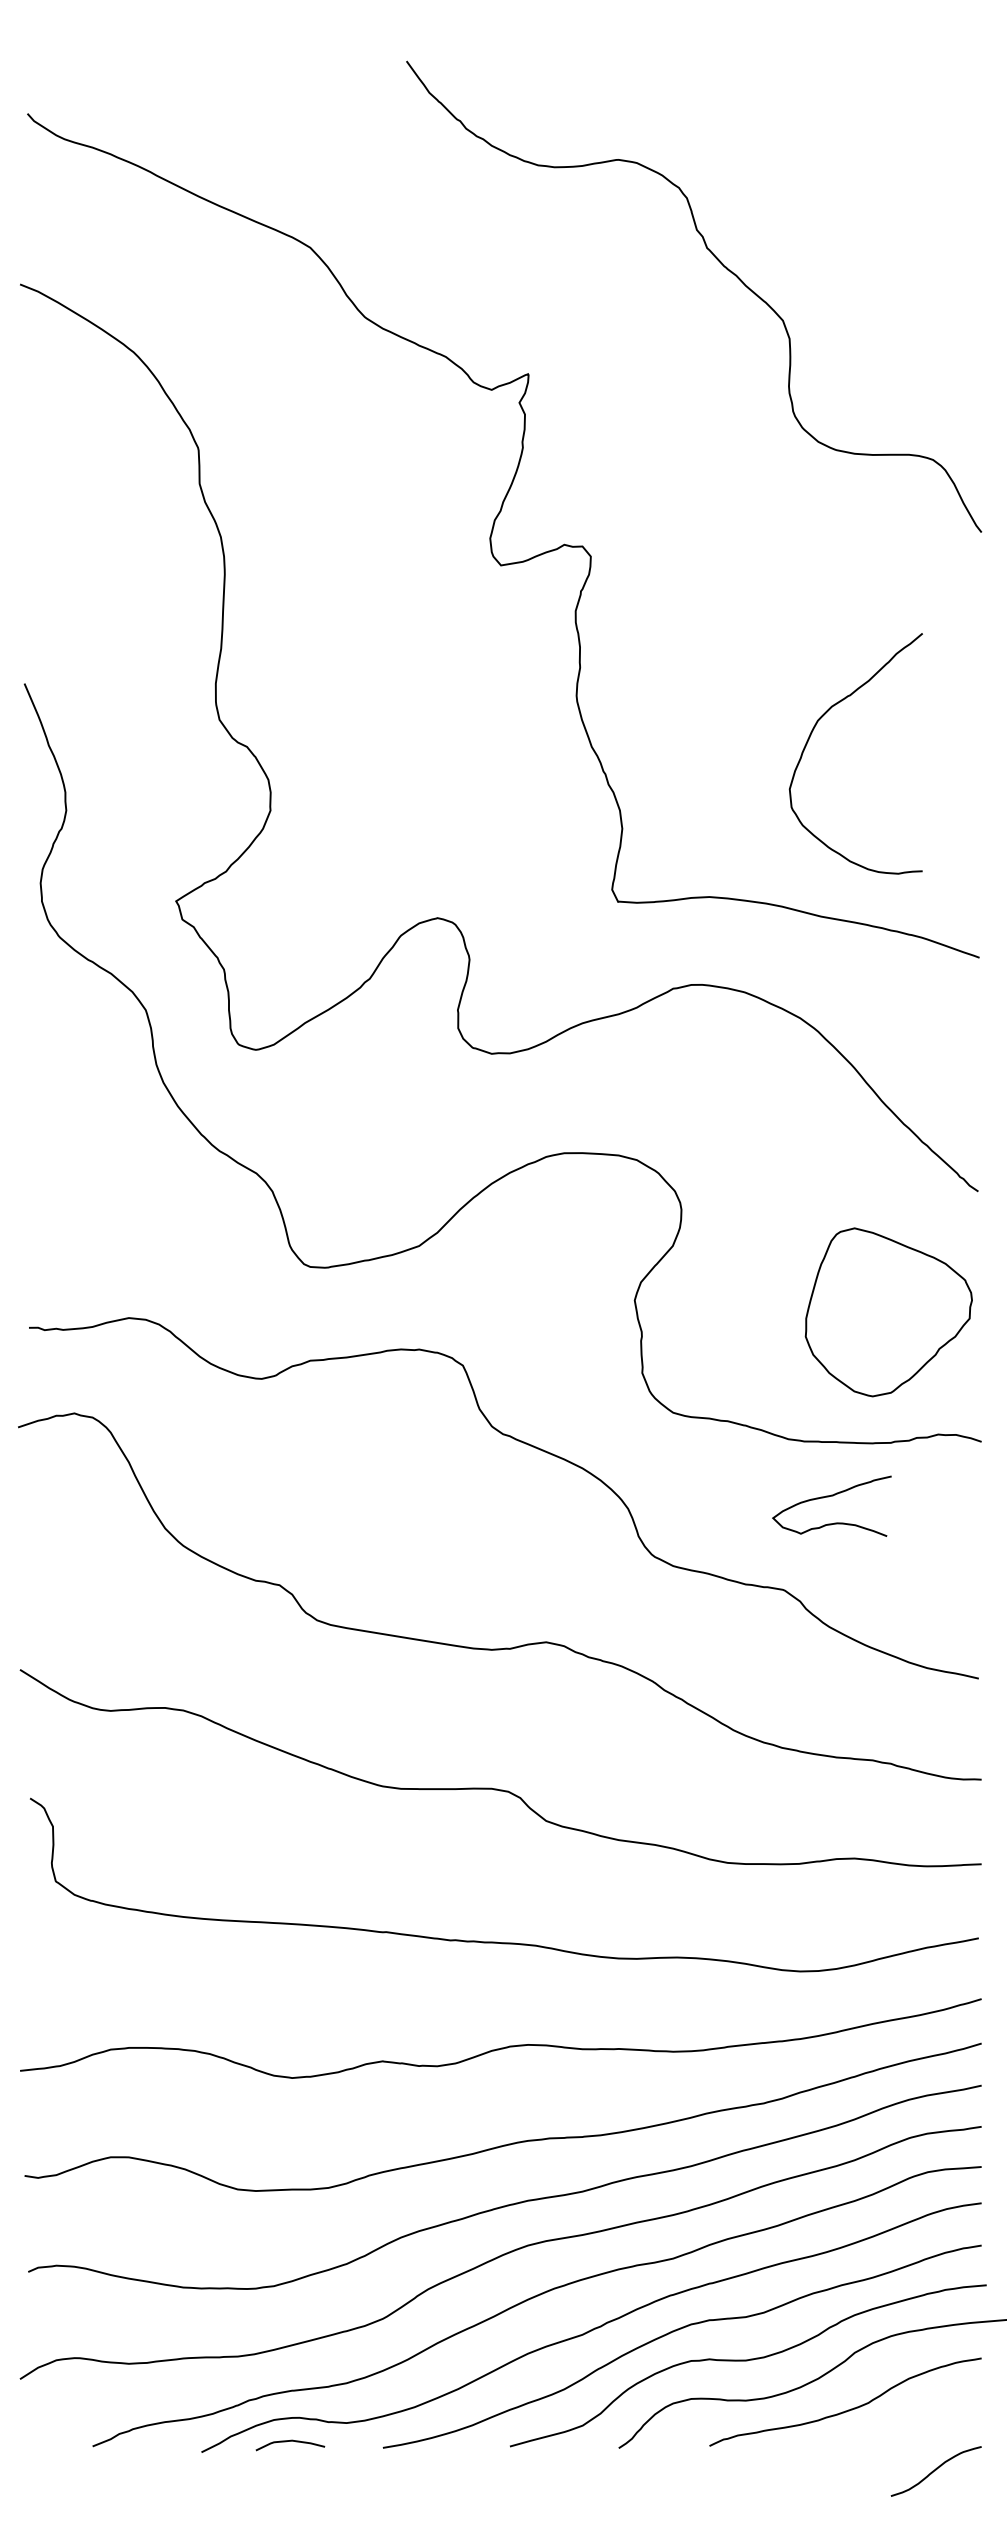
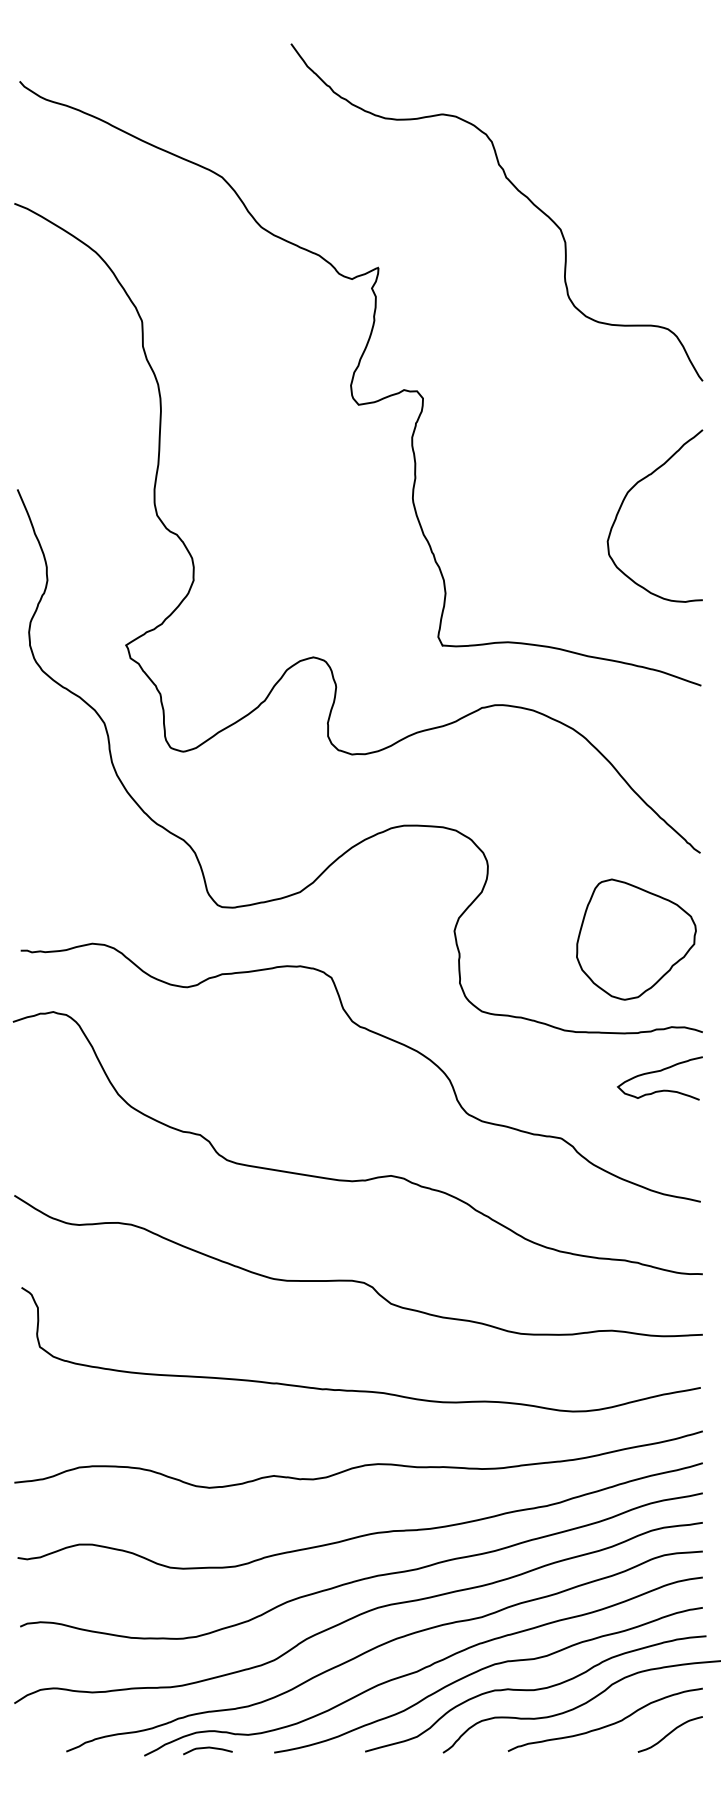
curve: (813, 731) -> (624, 500), moved
curve: (828, 1497) -> (657, 1072), moved
curve: (935, 2470) -> (669, 1733), moved

